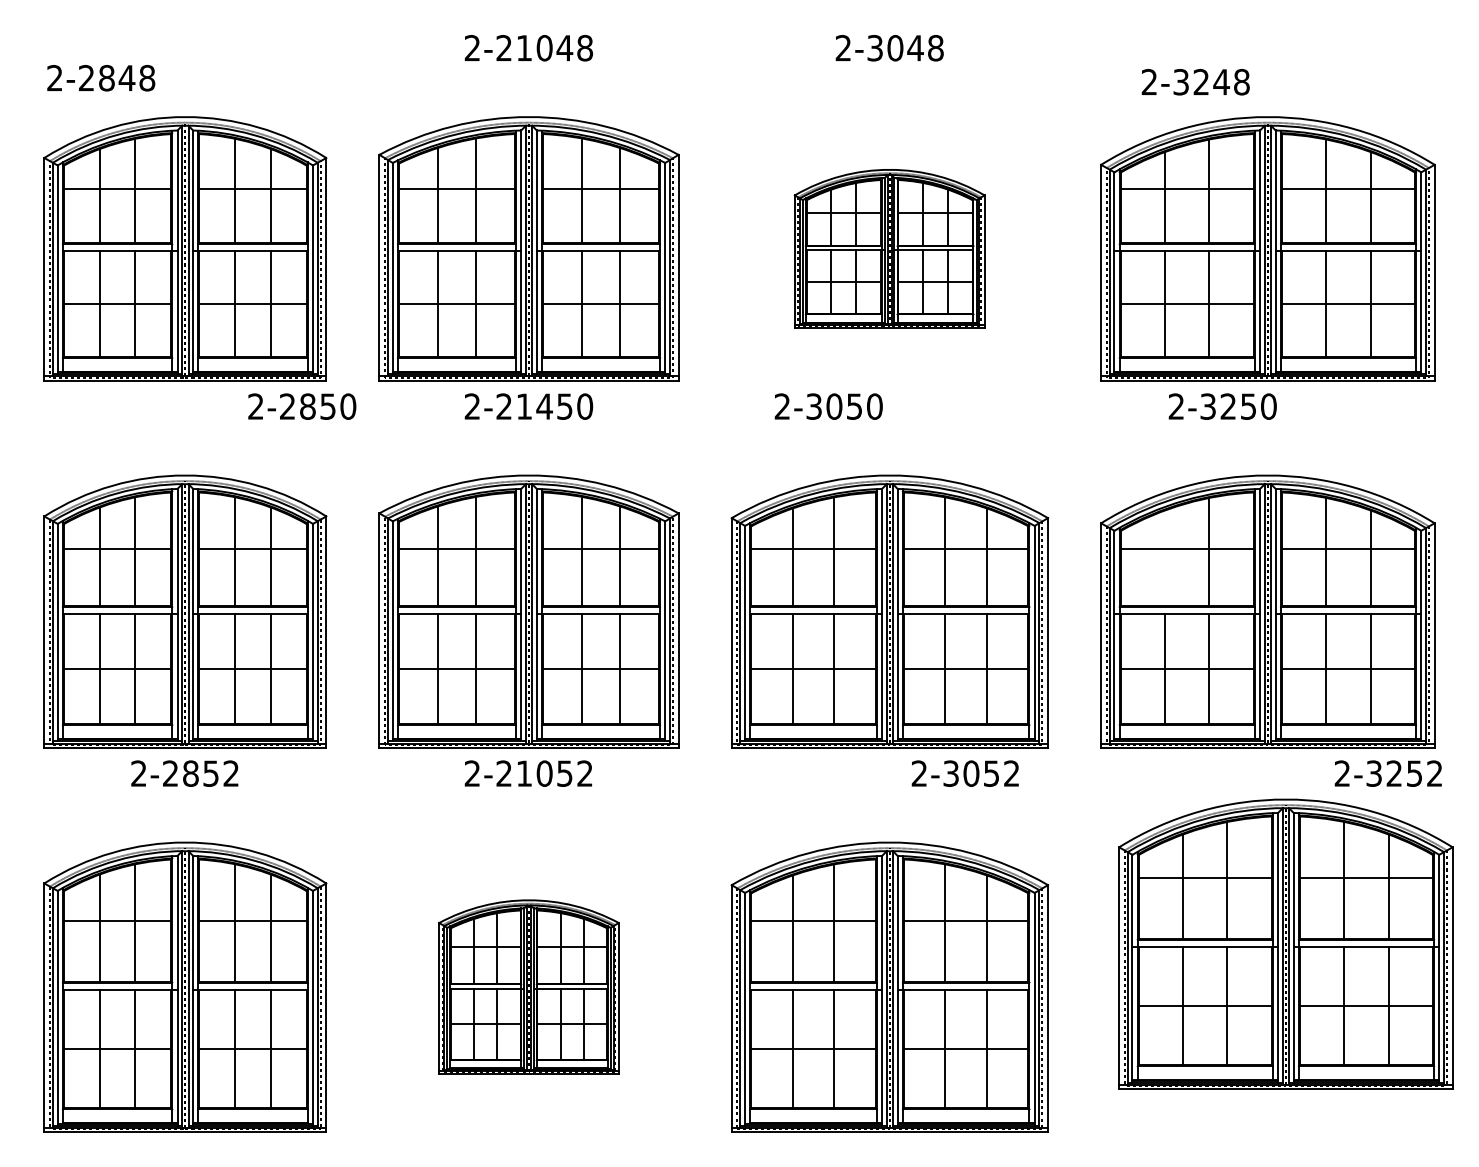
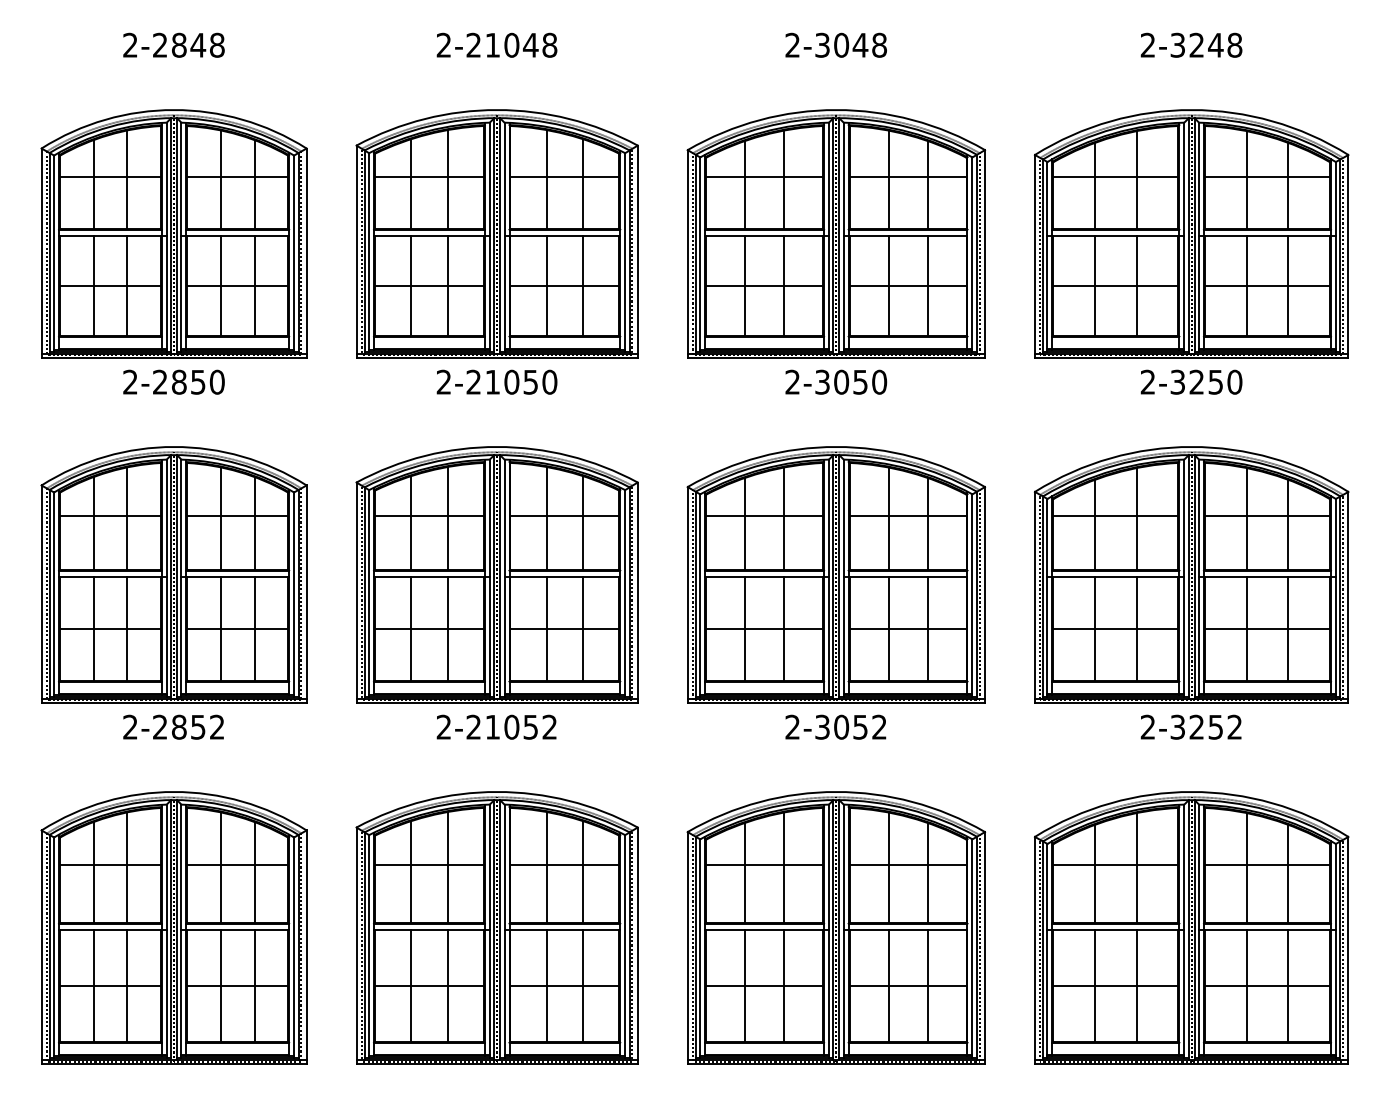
text: (101, 78) -> (174, 45), moved
text: (1195, 82) -> (1191, 45), moved
part: (889, 248) -> (836, 233), size x1.67
text: (302, 406) -> (174, 382), moved
text: (544, 406) -> (511, 382), 2-21450 -> 2-21050
text: (828, 406) -> (836, 382), moved
text: (1222, 406) -> (1191, 382), moved
line: (1165, 558) -> (1095, 525), added
text: (964, 773) -> (835, 727), moved
text: (1387, 773) -> (1190, 727), moved
part: (1285, 943) -> (1191, 927), moved
part: (528, 986) -> (496, 927), size x1.67

